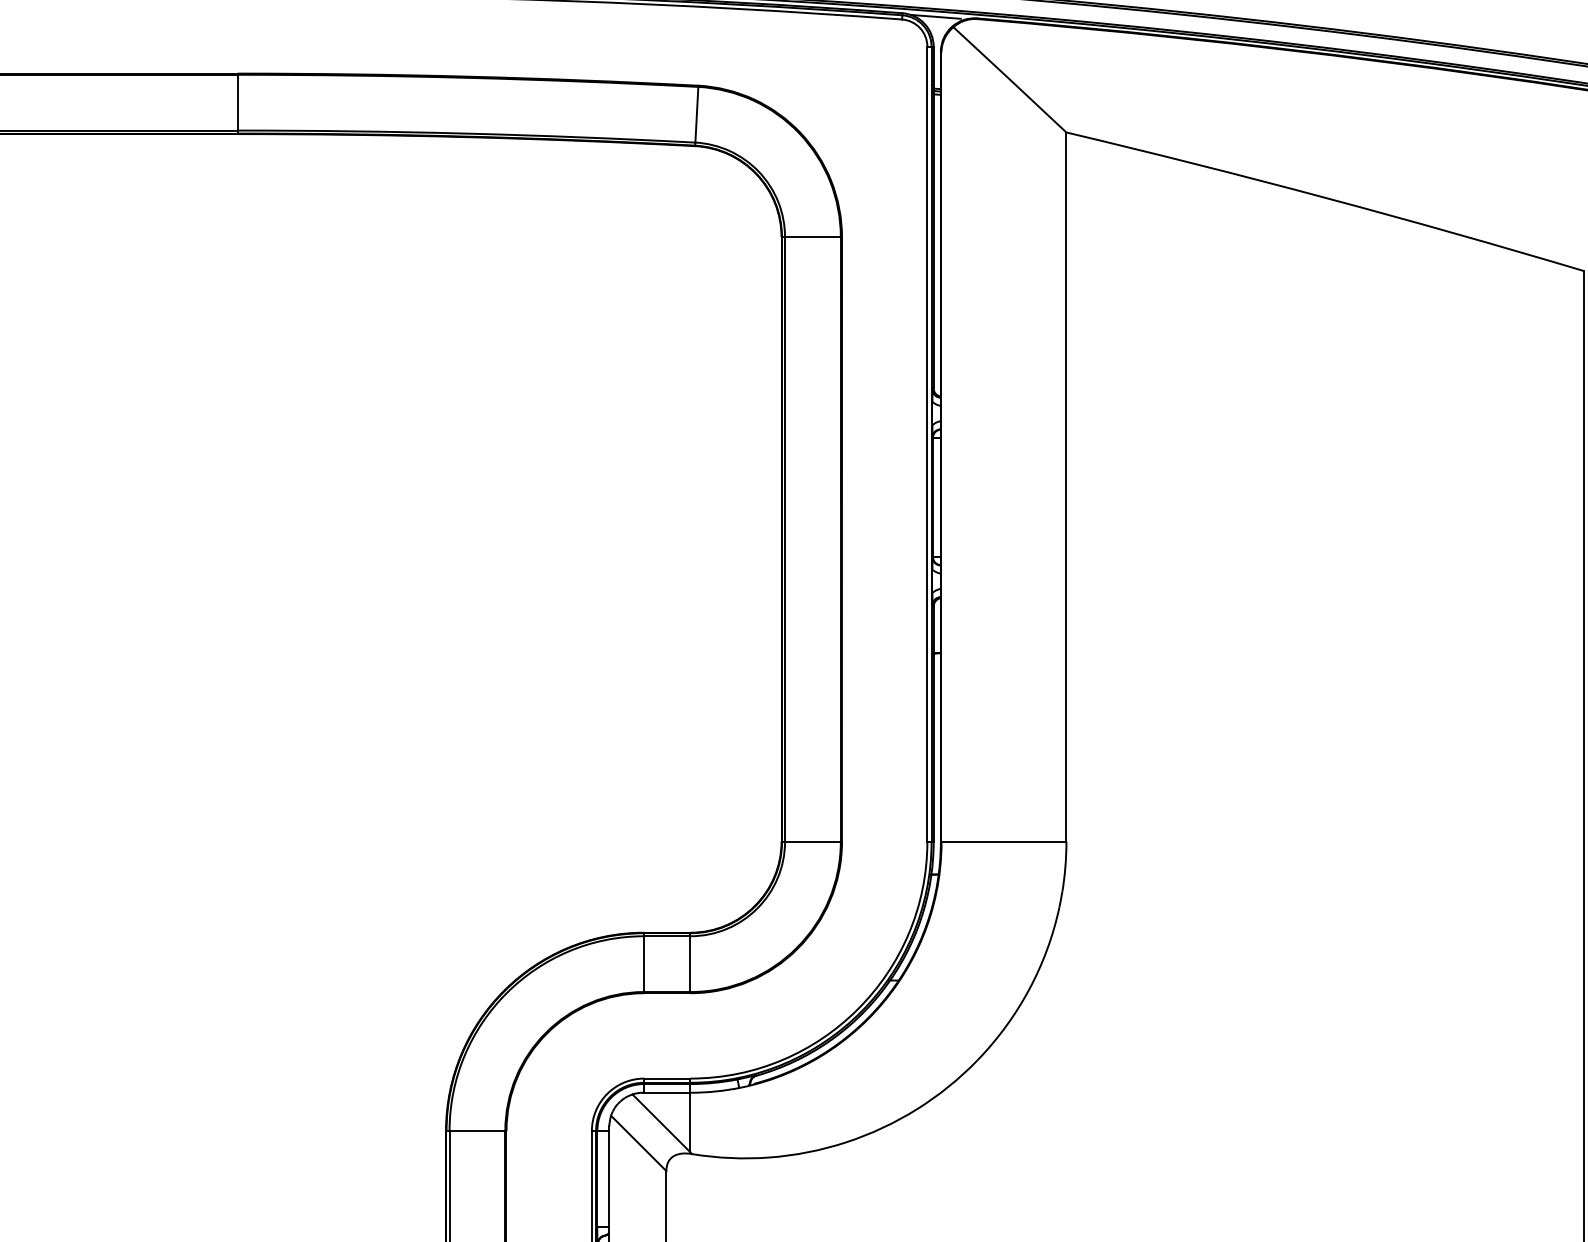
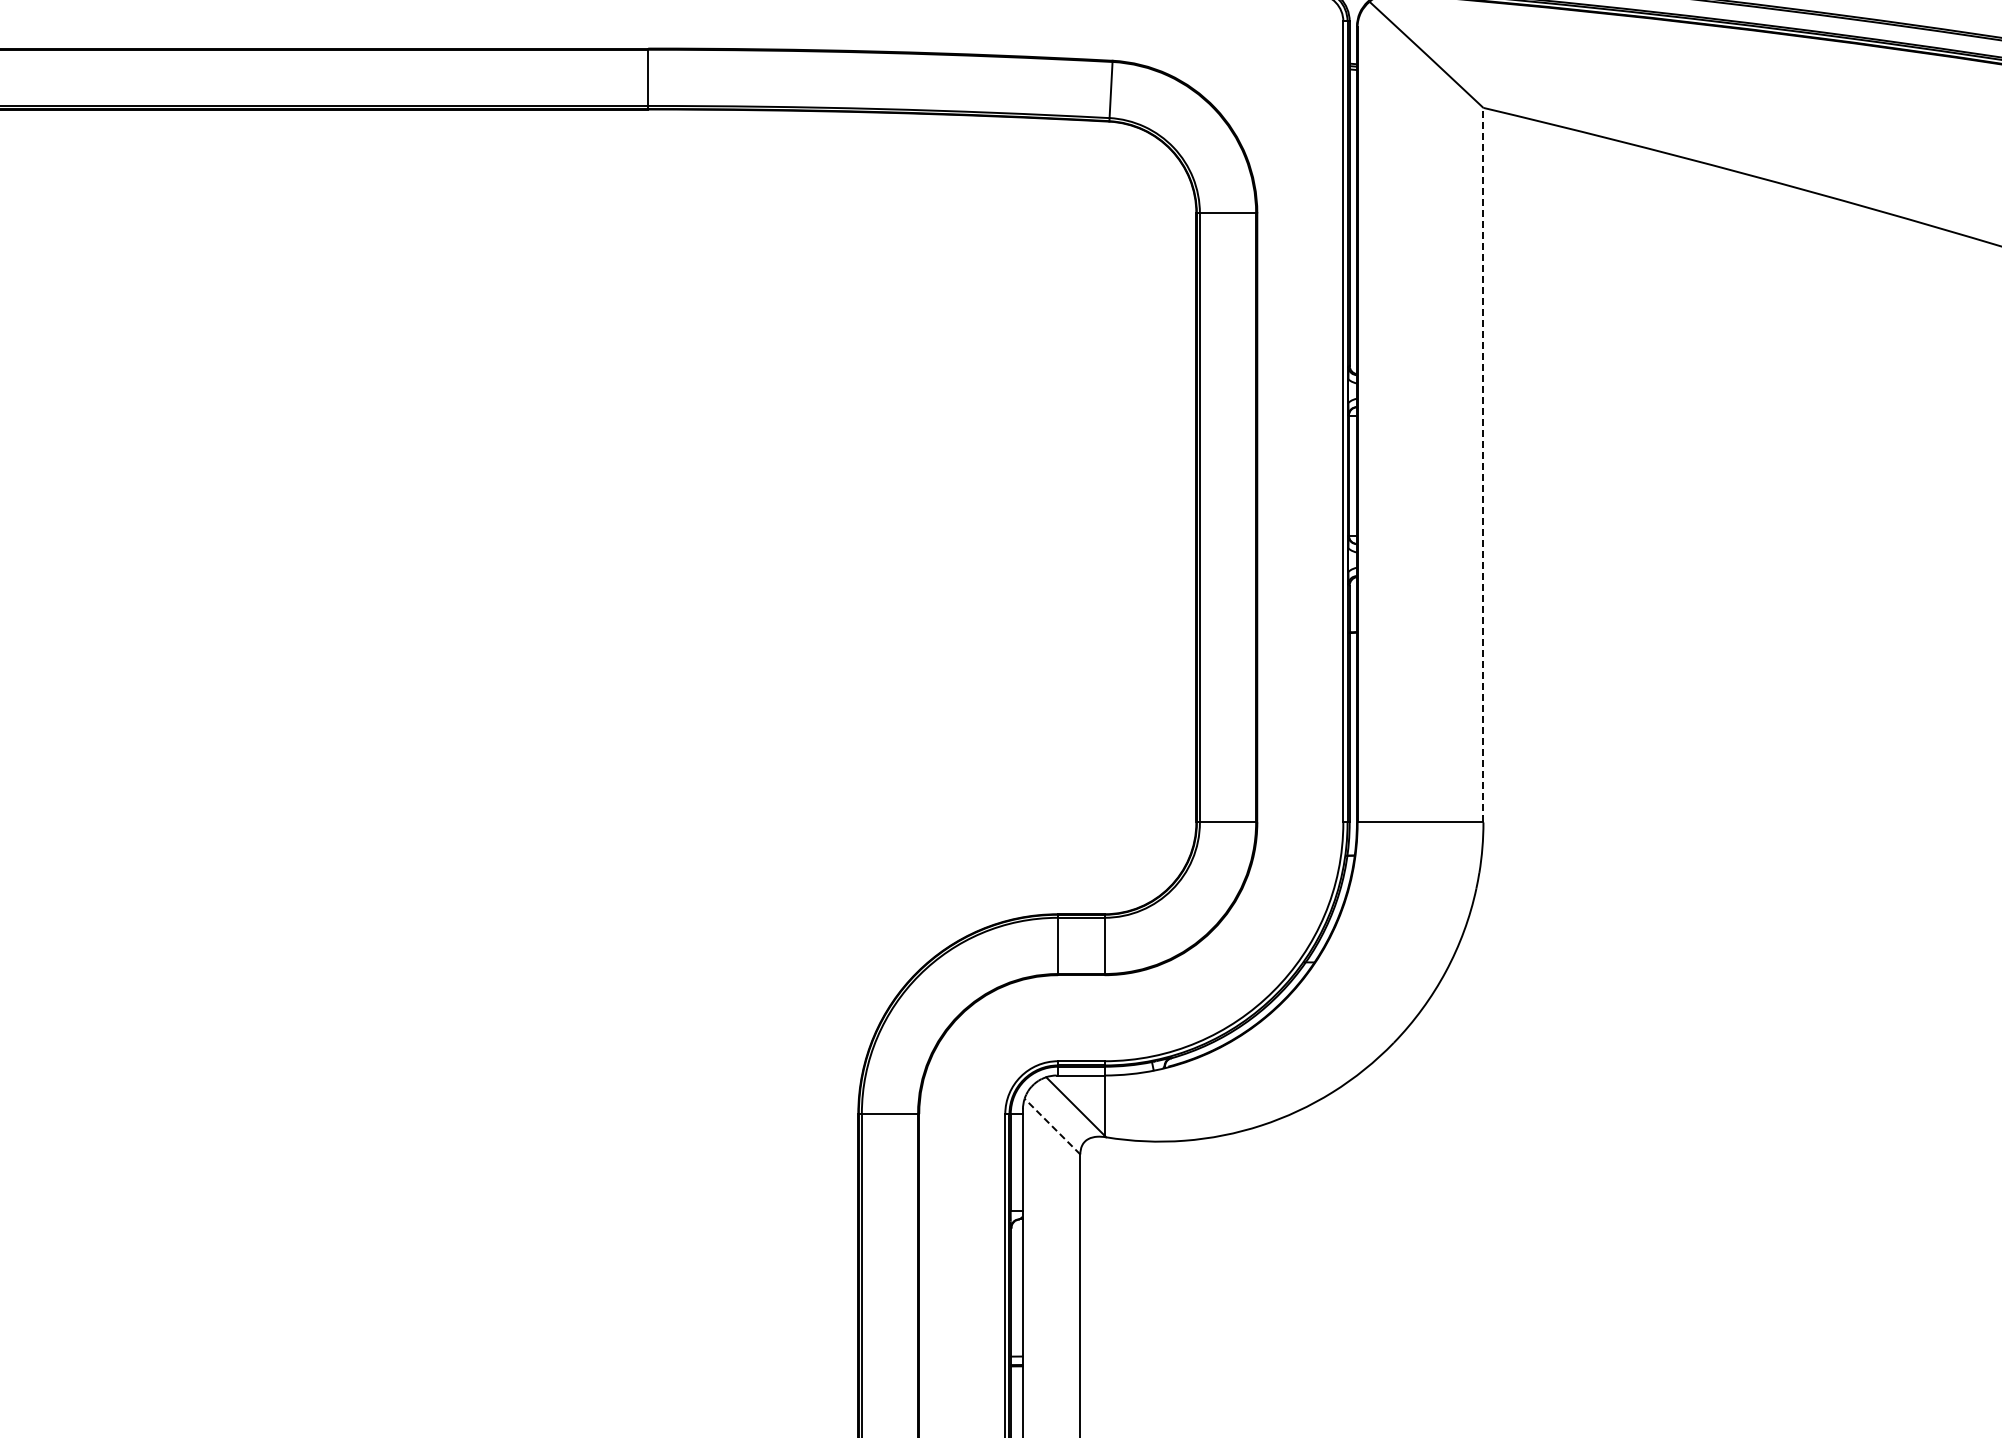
line: (1066, 486) -> (1483, 464), solid -> dashed
line: (638, 1143) -> (1052, 1126), solid -> dashed

